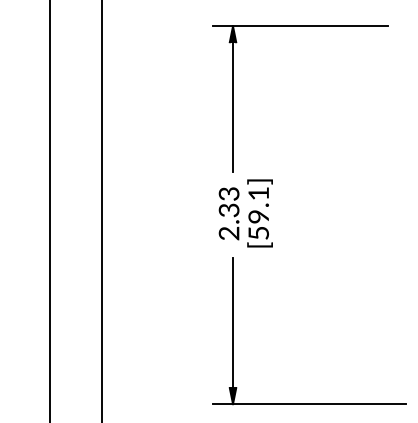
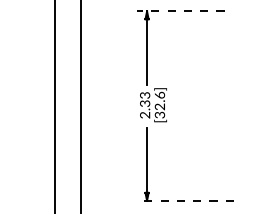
line: (299, 26) -> (180, 11), solid -> dashed
text: (257, 212) -> (159, 104), [59.1] -> [32.6]
line: (307, 403) -> (184, 200), solid -> dashed

